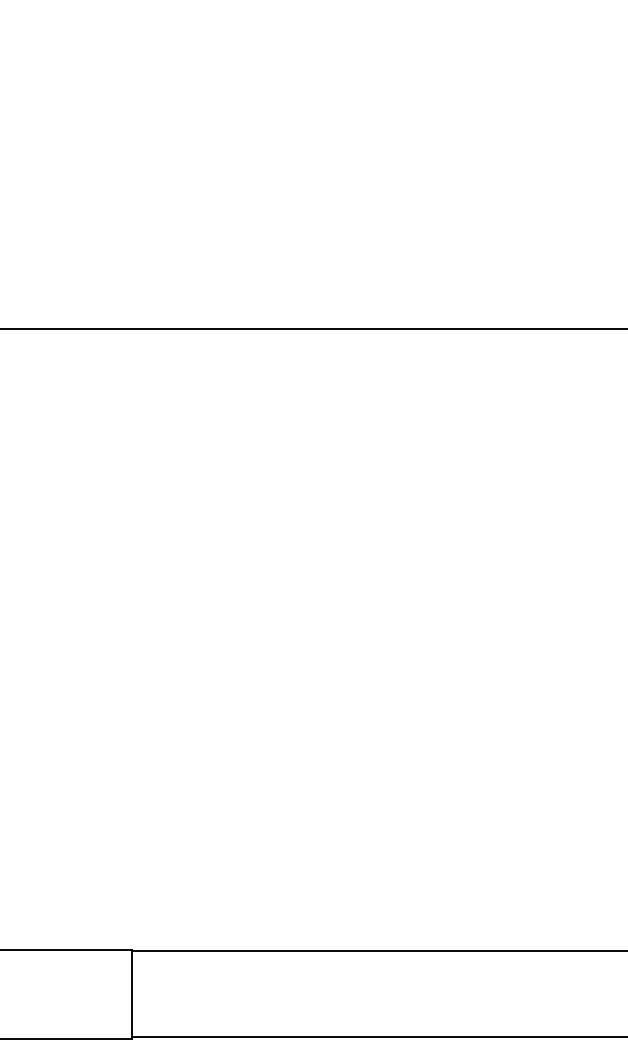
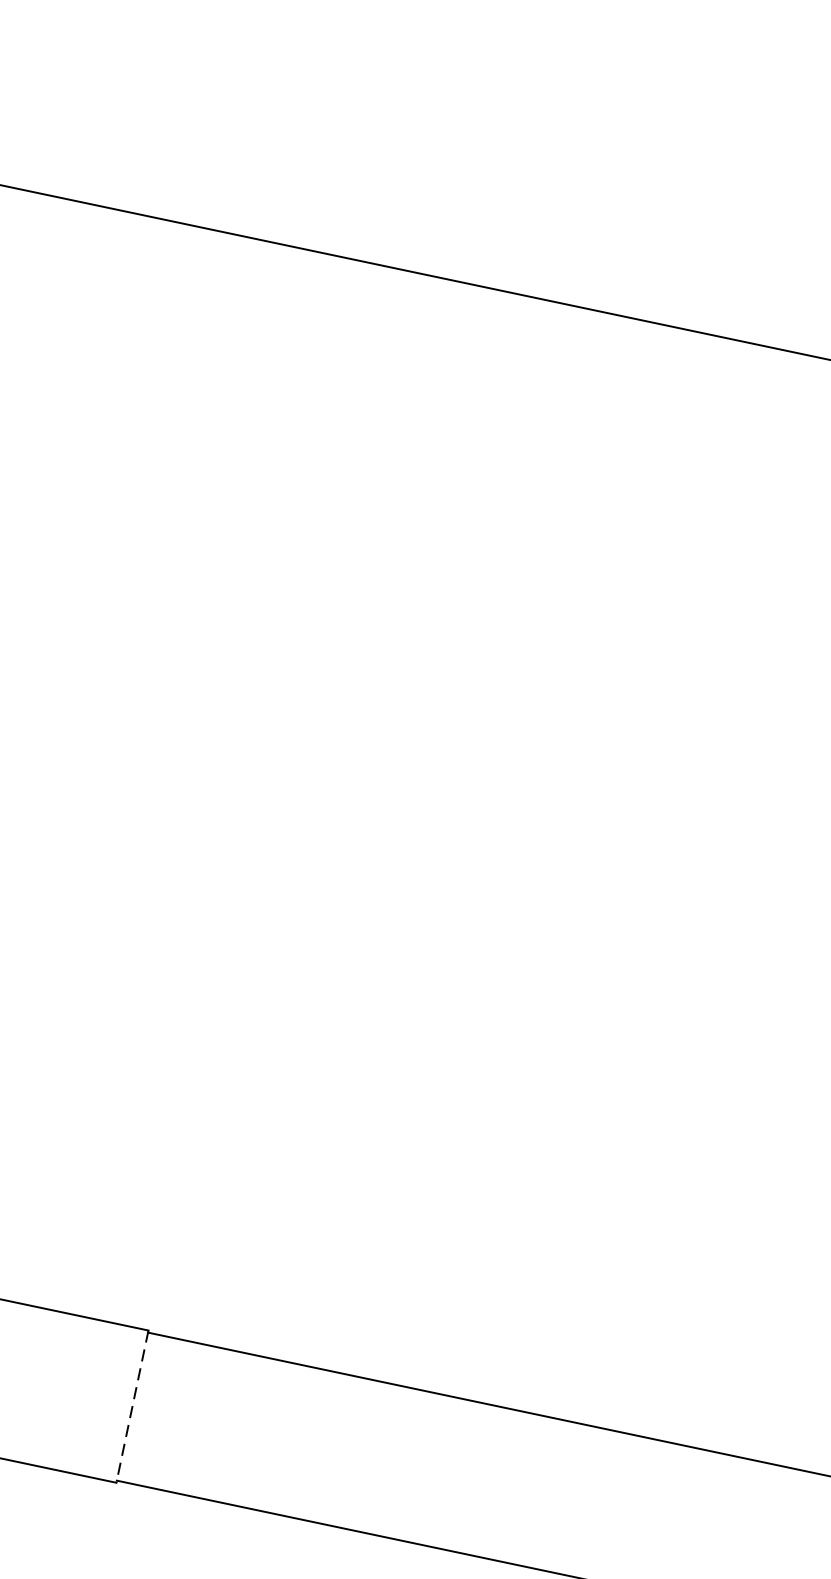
line: (132, 994) -> (132, 1406), solid -> dashed

